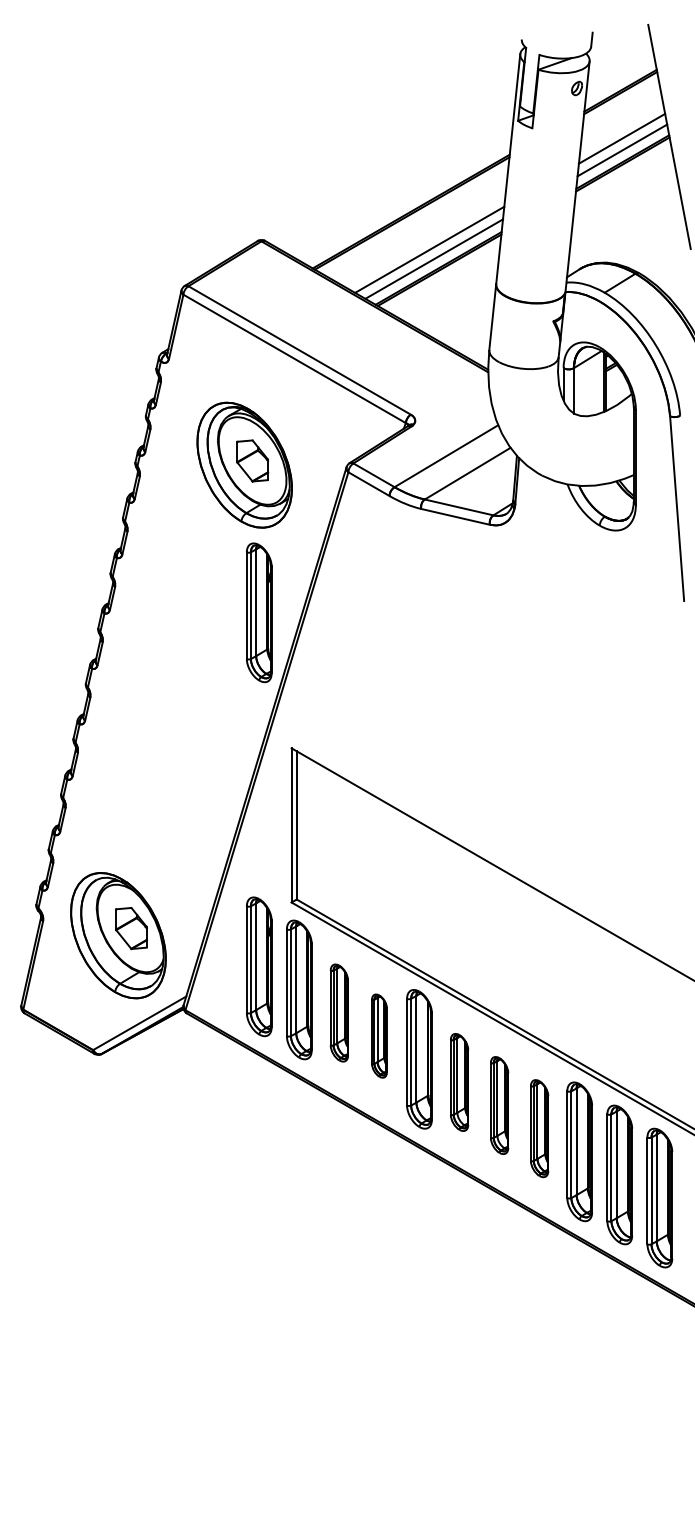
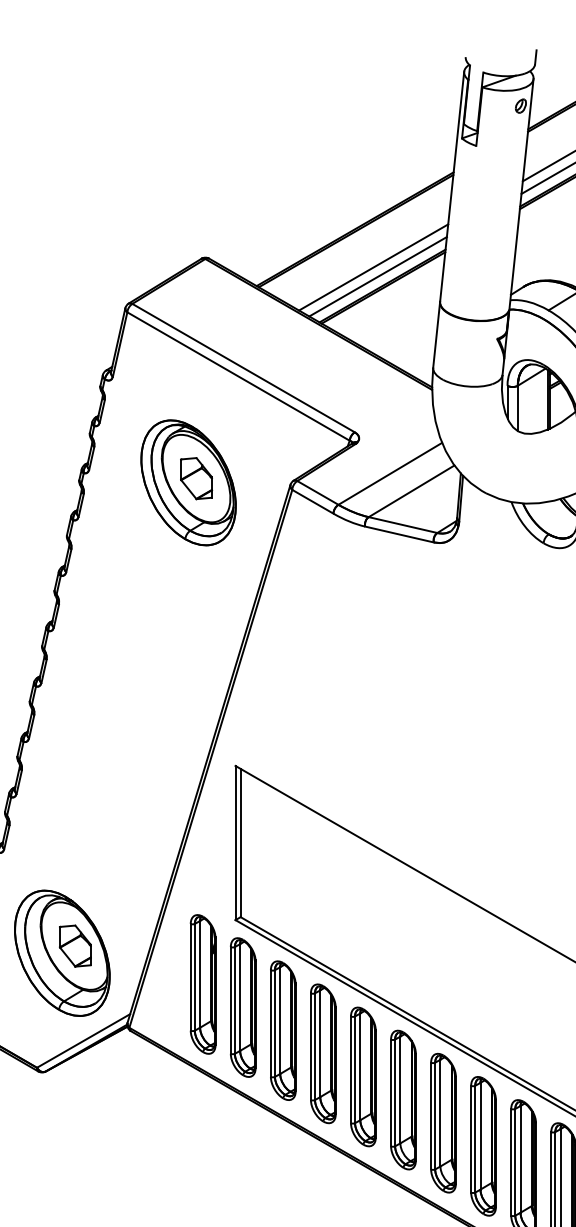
part: (259, 612) -> (203, 630), removed
part: (339, 1012) -> (283, 1030), size x1.43
part: (379, 1035) -> (323, 1053), size x1.67
part: (459, 1082) -> (403, 1100), size x1.43
part: (499, 1105) -> (443, 1123), size x1.43
part: (539, 1128) -> (483, 1146), size x1.43

